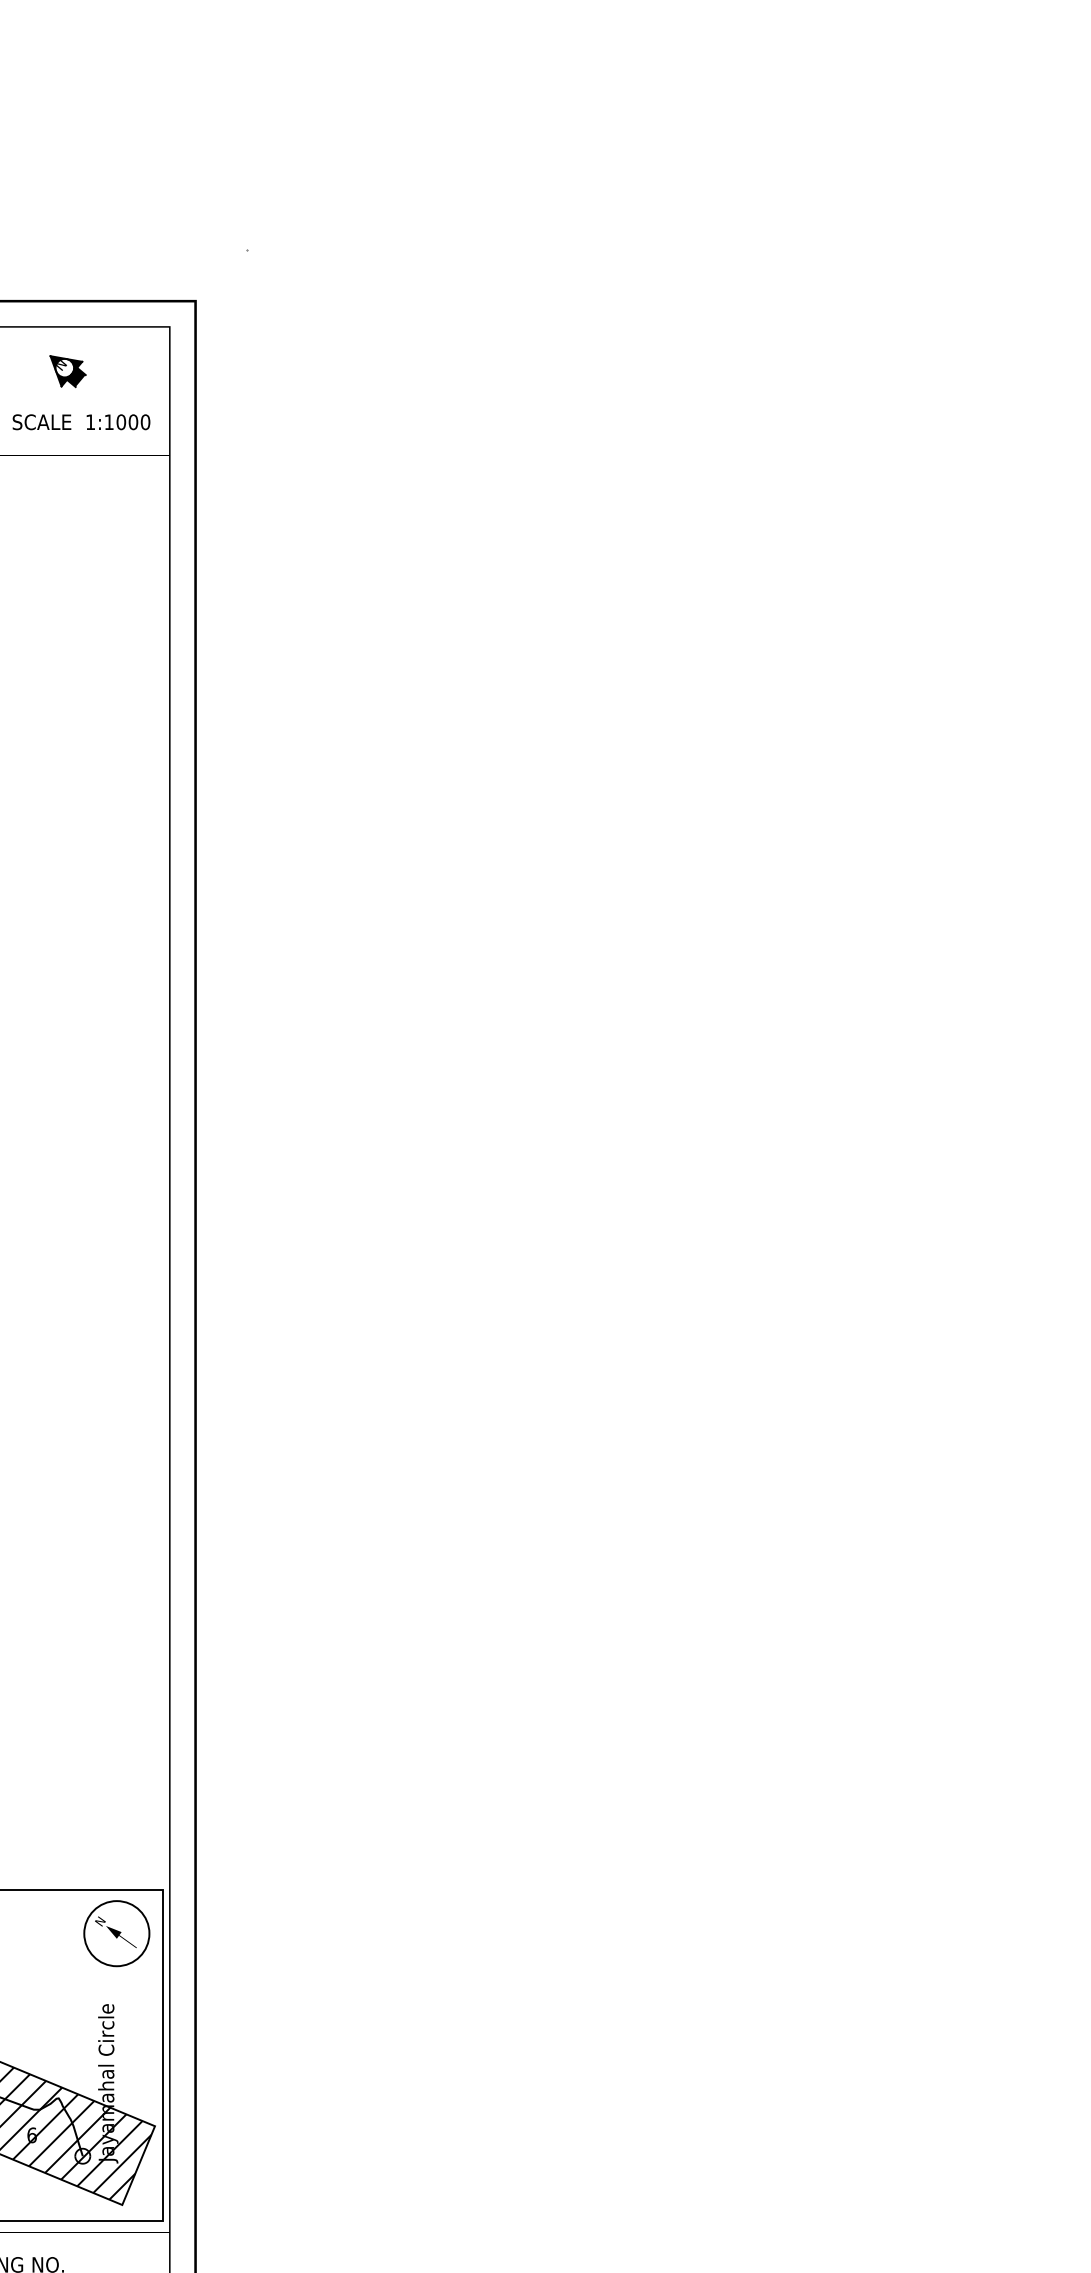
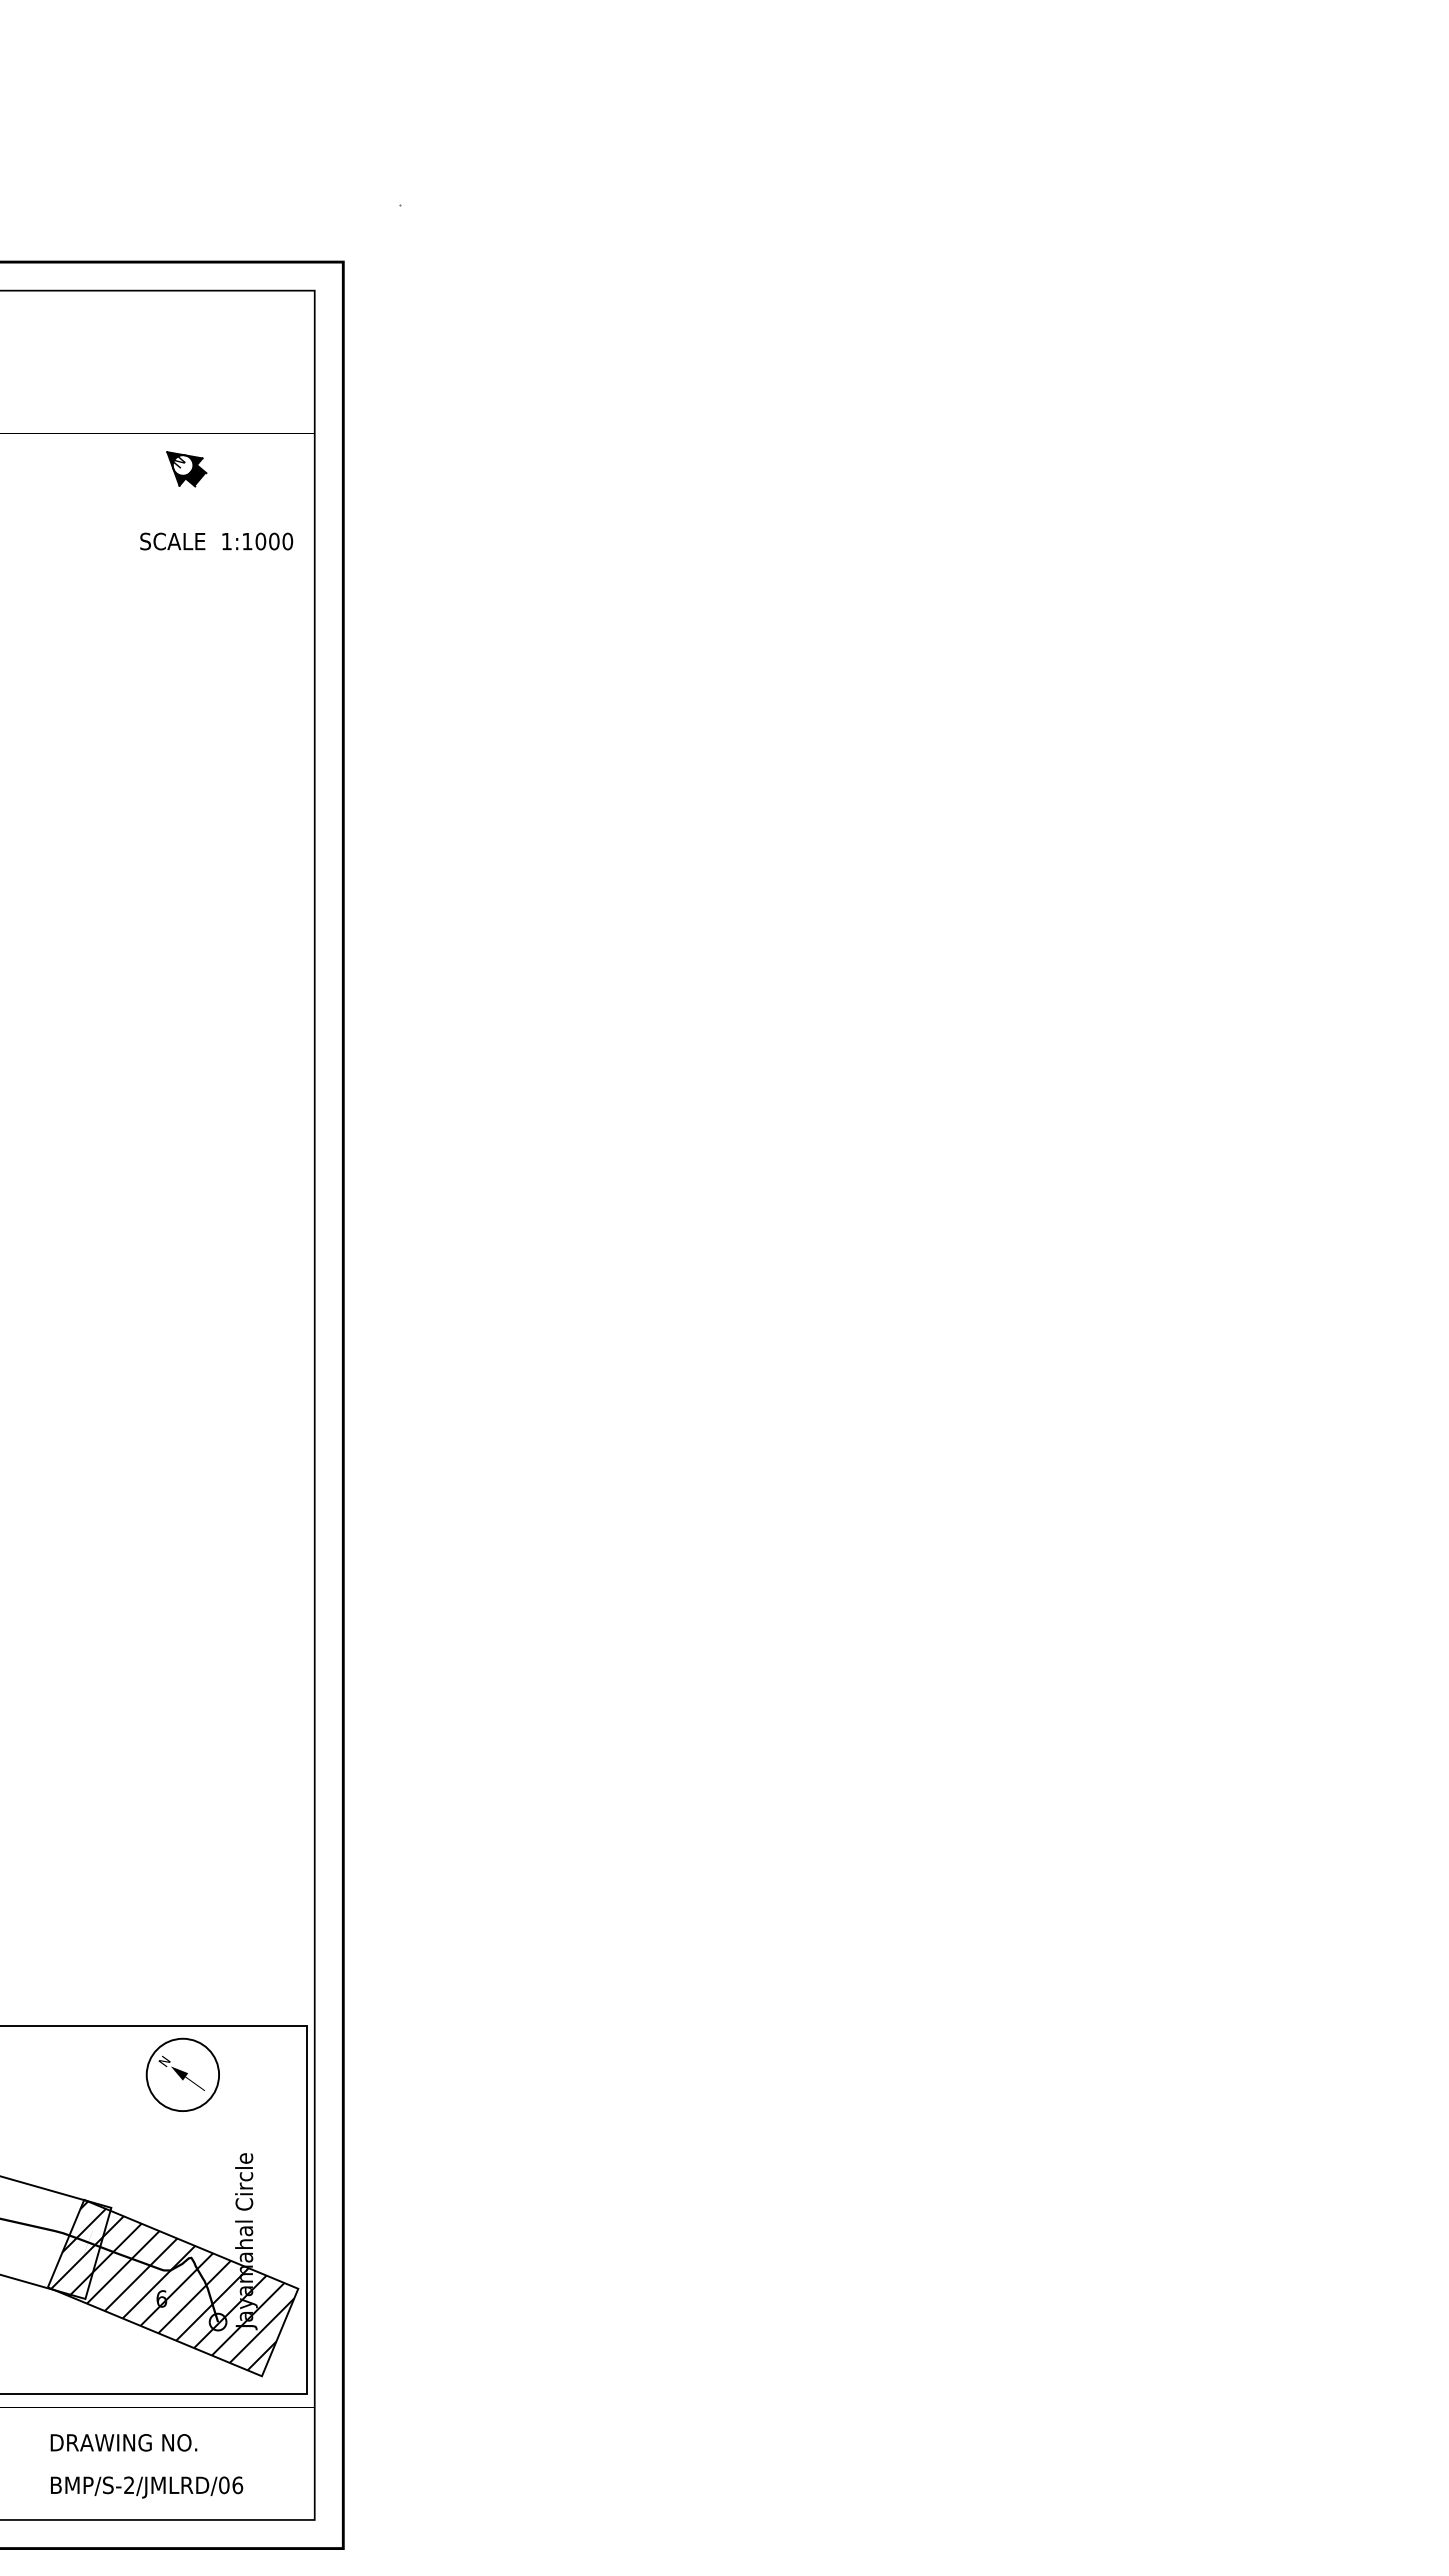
part: (67, 371) -> (186, 469), moved
text: (81, 422) -> (216, 541), moved
part: (116, 1933) -> (182, 2074), moved

